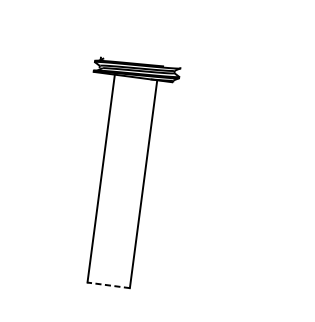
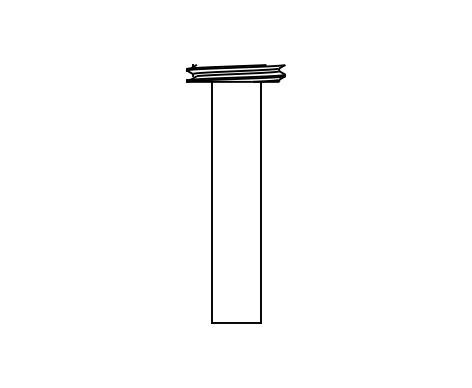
line: (108, 285) -> (236, 323), dashed -> solid

